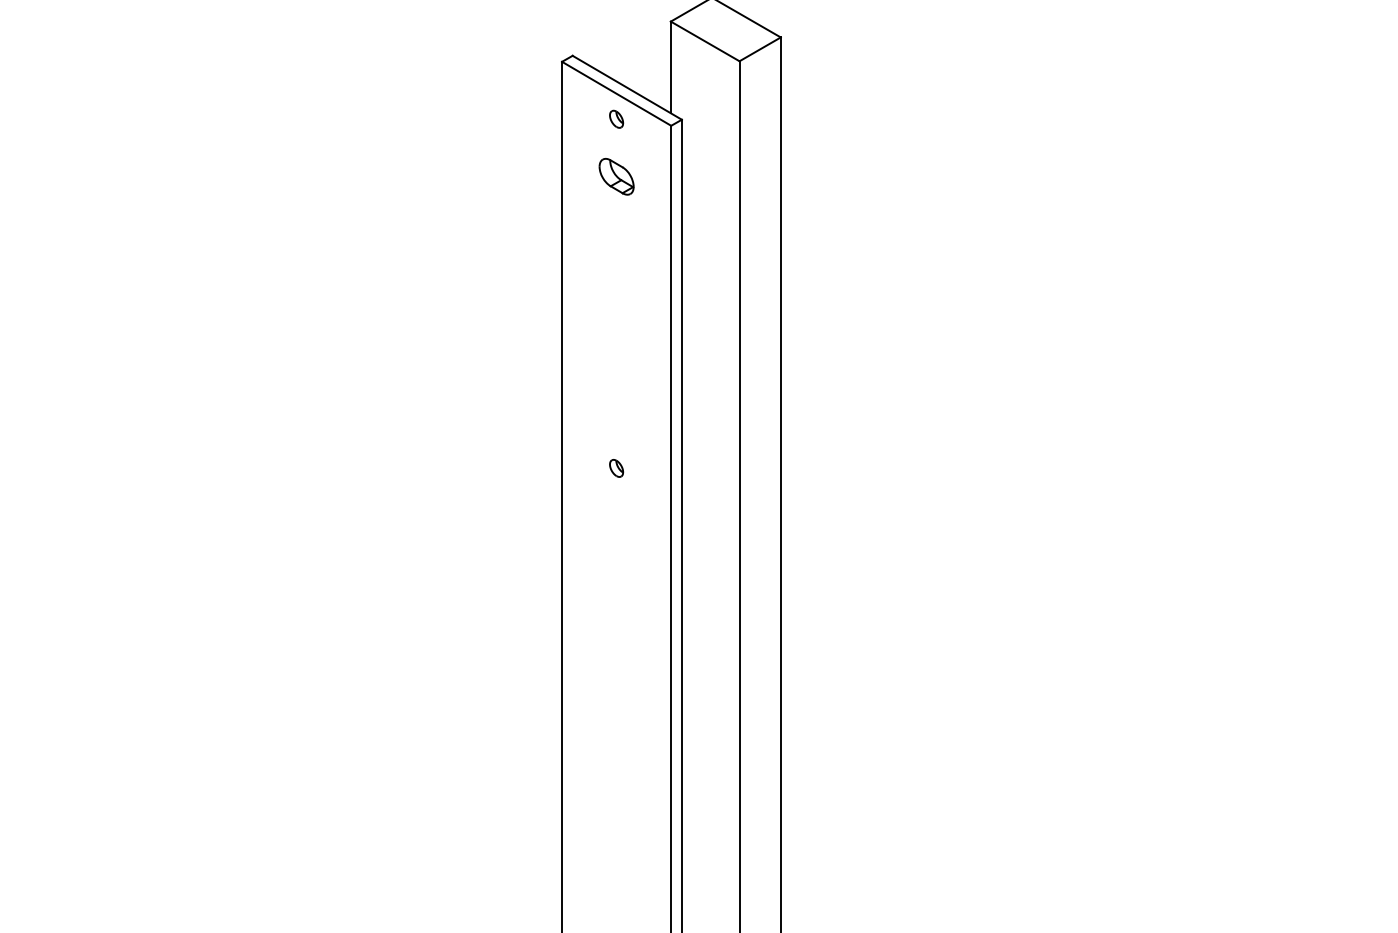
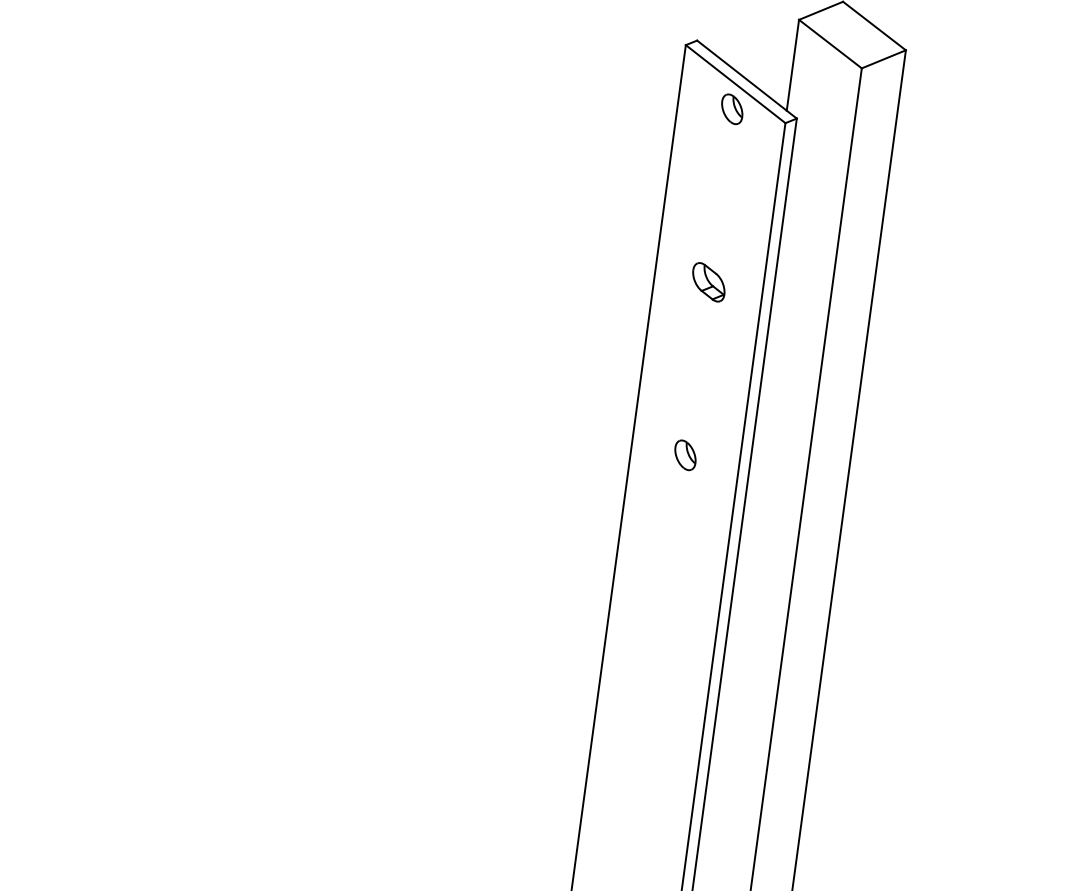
part: (616, 119) -> (732, 109), size x1.67
part: (616, 176) -> (708, 282), moved
part: (616, 468) -> (685, 455), size x1.67

